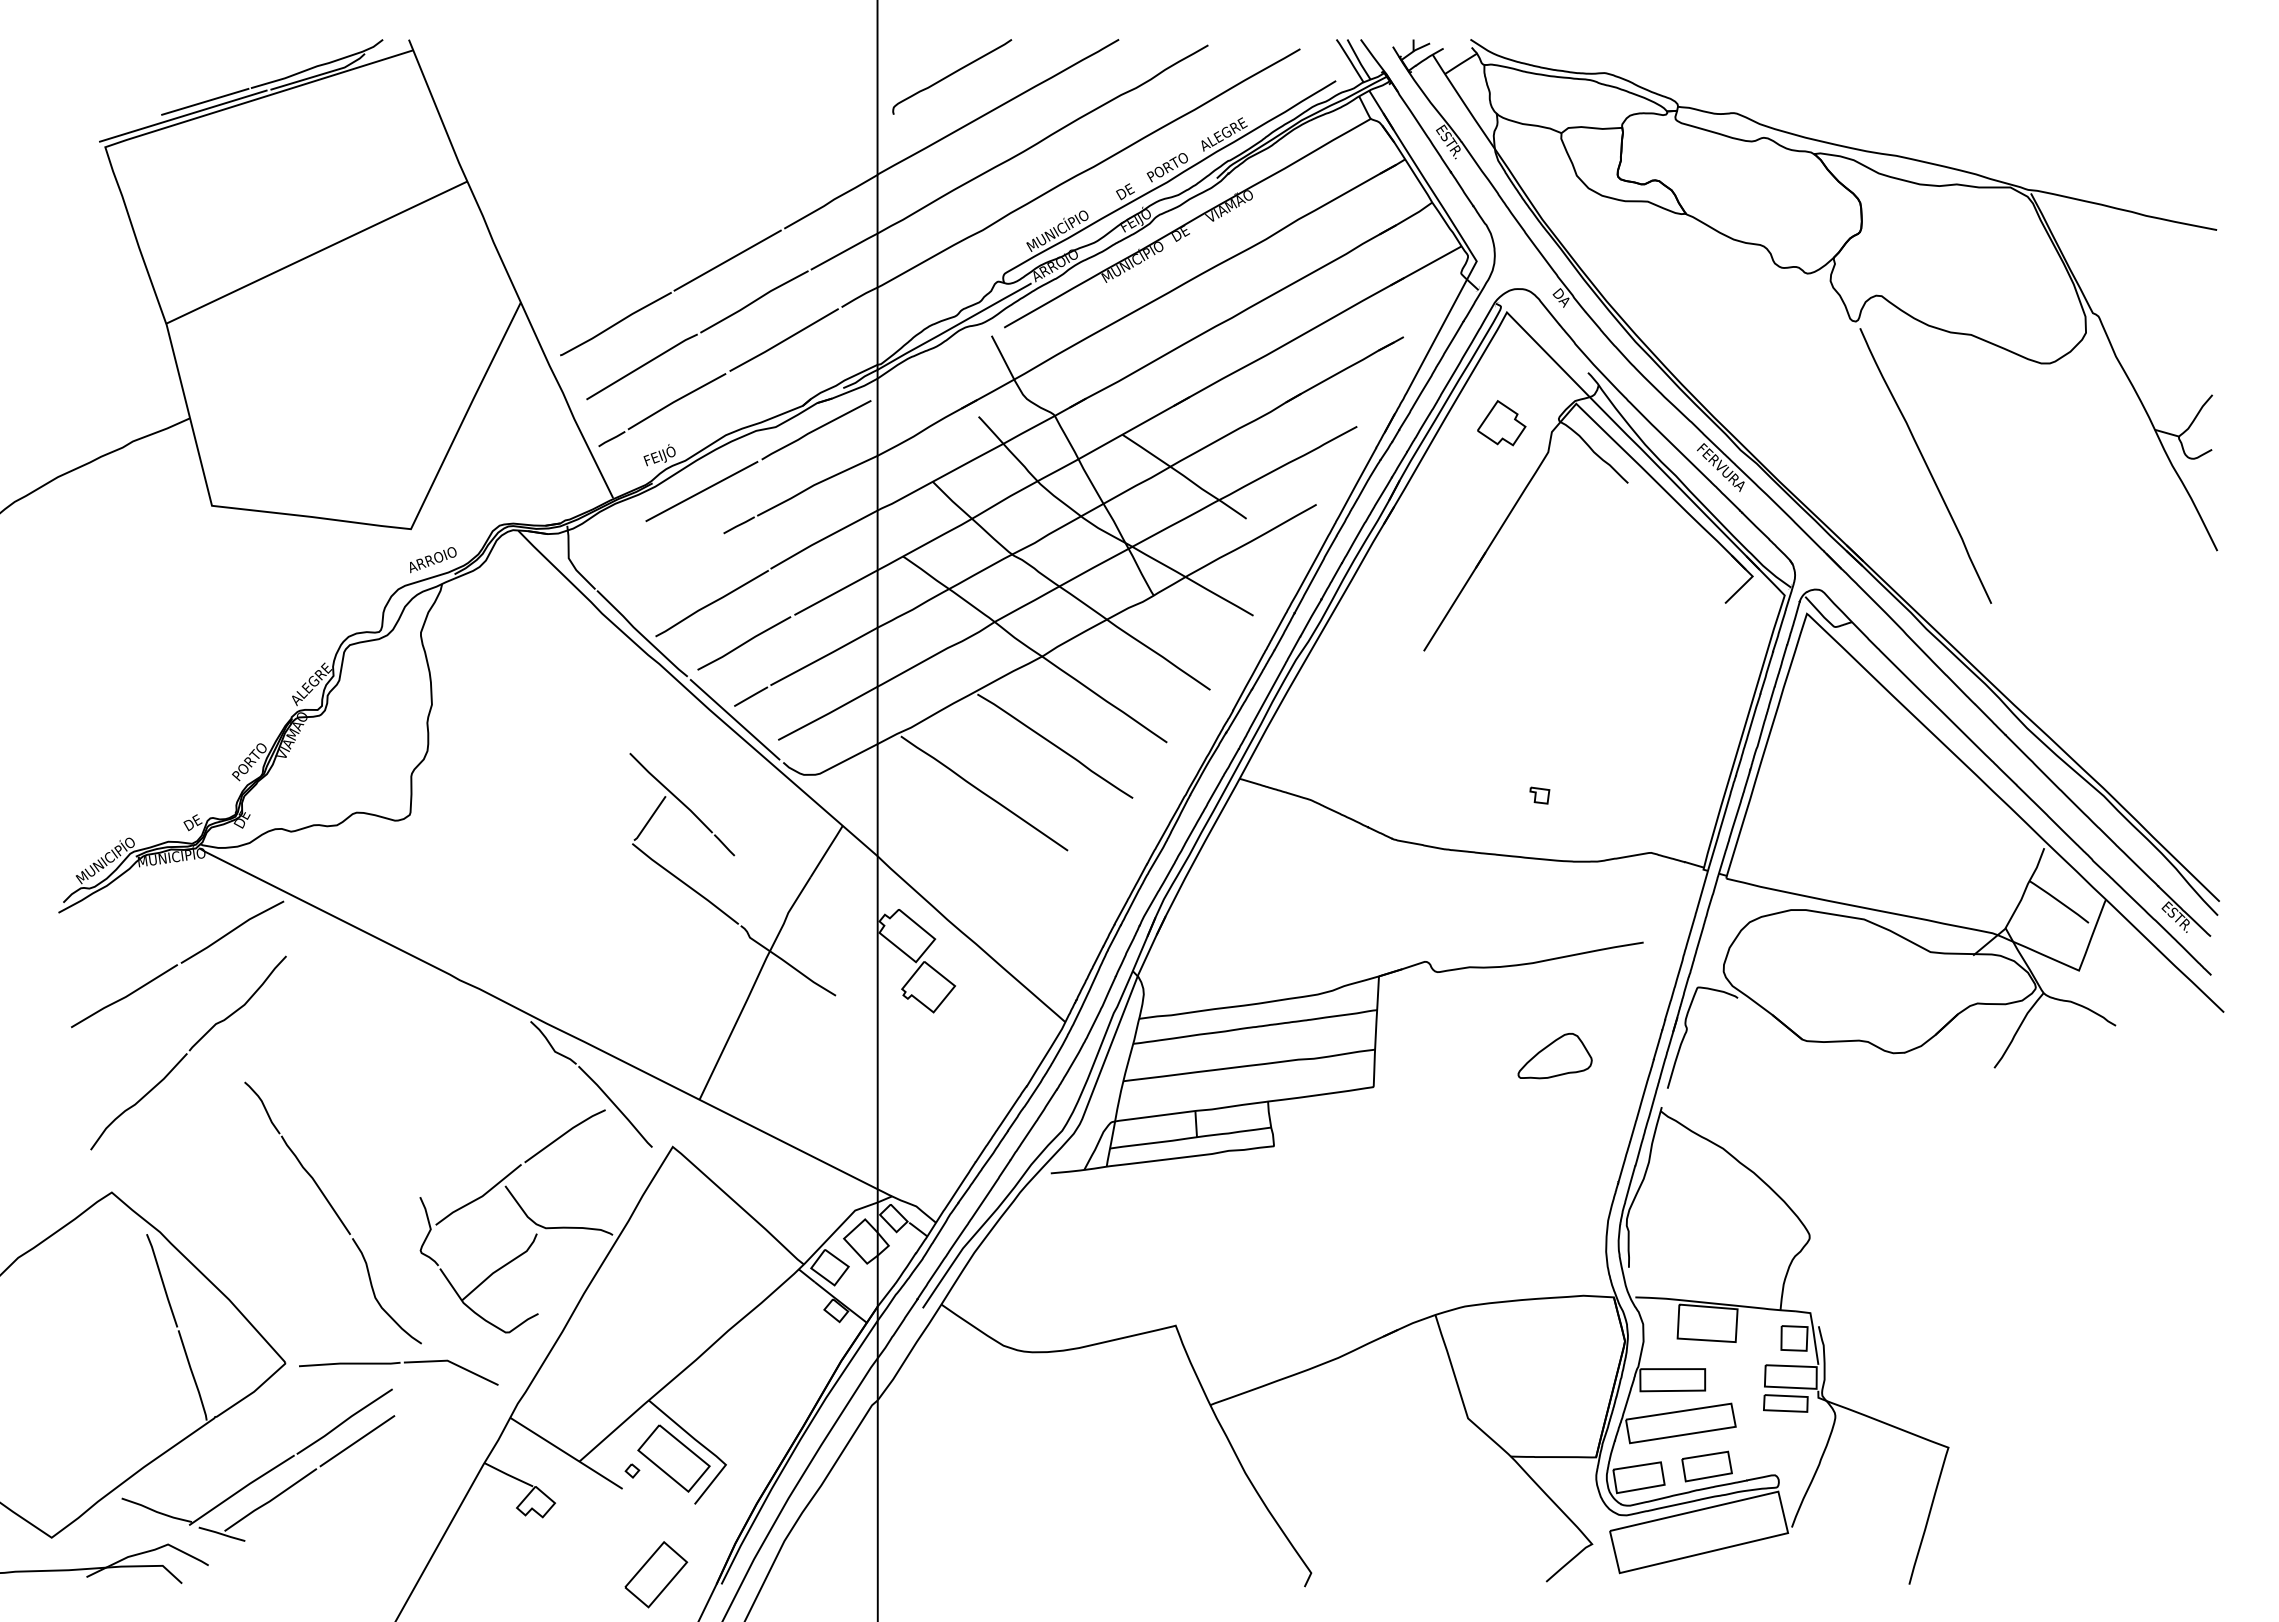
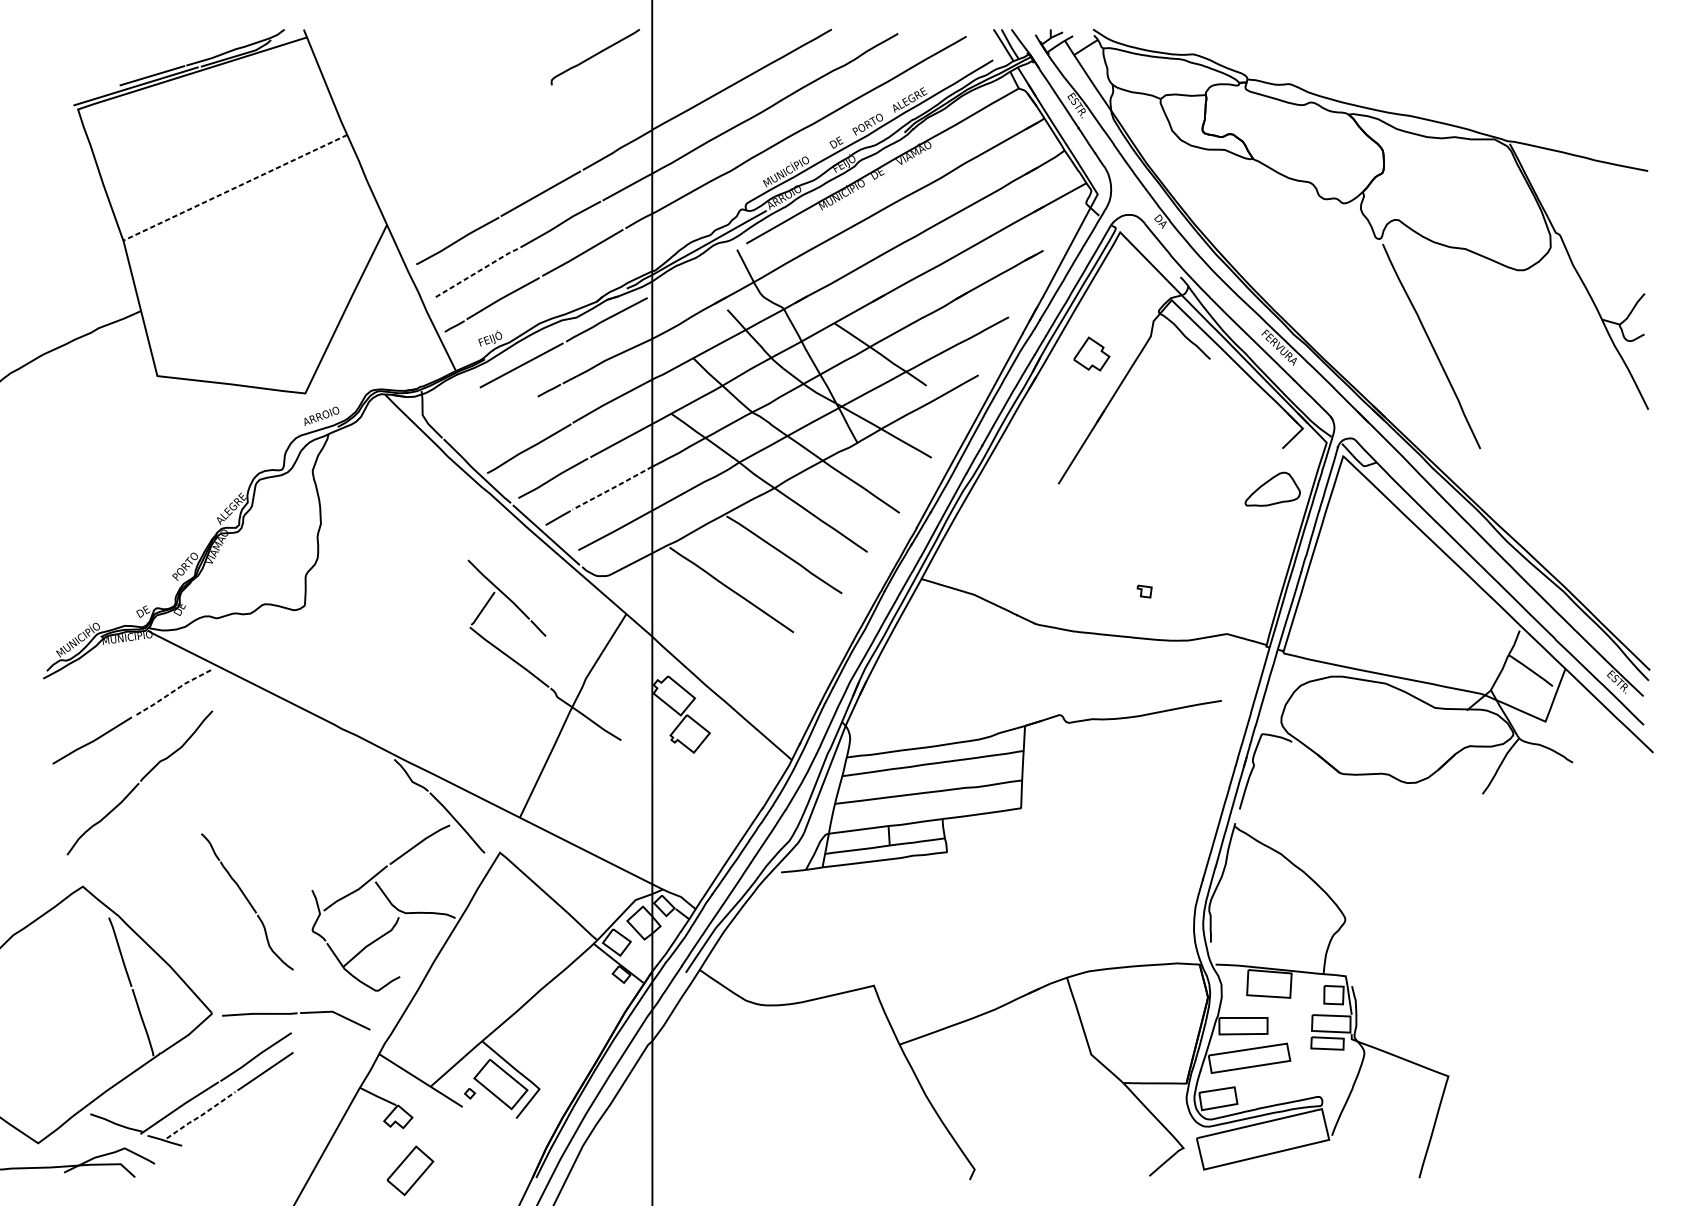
curve: (951, 75) -> (594, 56), moved
line: (316, 252) -> (235, 187), solid -> dashed
line: (642, 365) -> (477, 271), solid -> dashed
part: (1501, 423) -> (1091, 354), moved
line: (824, 656) -> (612, 488), solid -> dashed
line: (231, 931) -> (171, 692), solid -> dashed
part: (1554, 1056) -> (1272, 489), moved
part: (332, 1212) -> (246, 901), size x0.7
part: (1706, 1466) -> (1268, 1090), removed
line: (270, 1500) -> (200, 1115), solid -> dashed
part: (656, 1574) -> (410, 1170), moved

